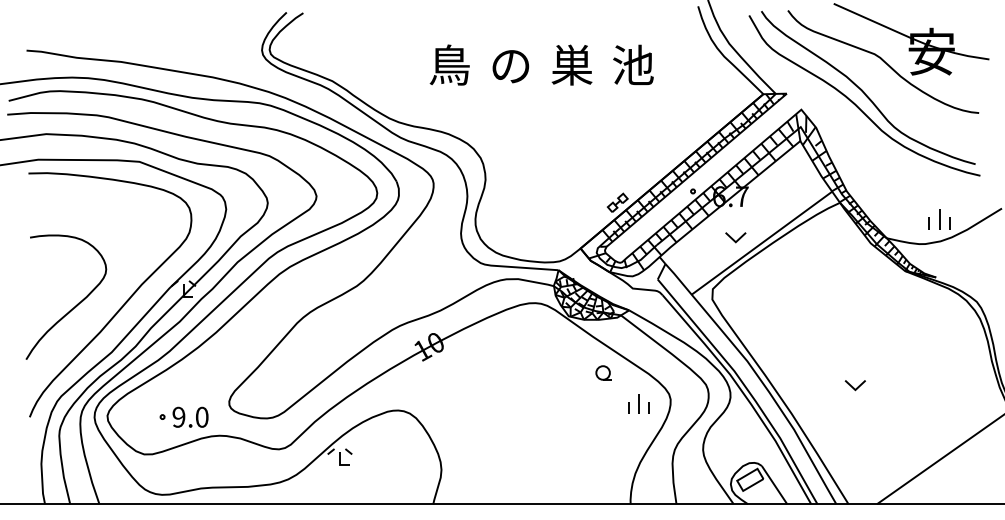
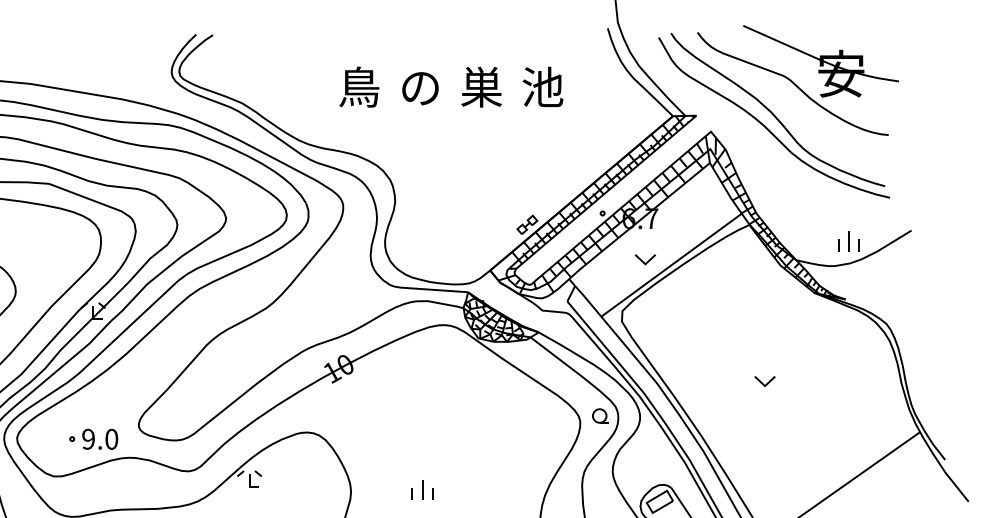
part: (603, 372) -> (600, 415), moved
part: (854, 385) -> (764, 381), moved
part: (638, 403) -> (422, 489), moved

